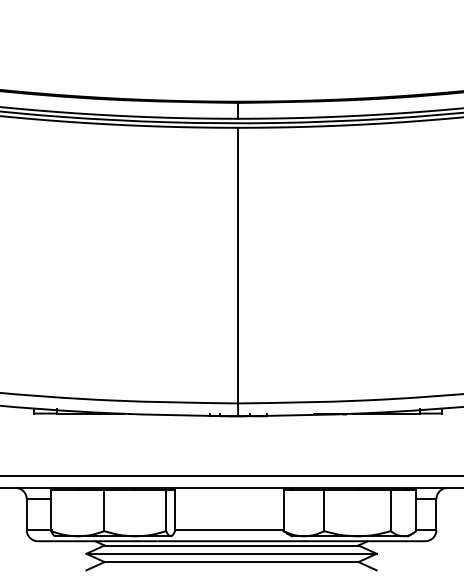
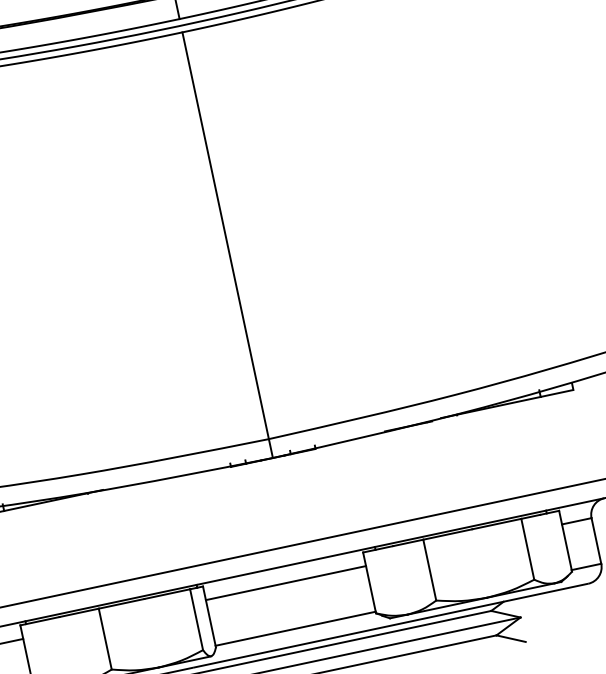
line: (229, 499) -> (286, 583), added

